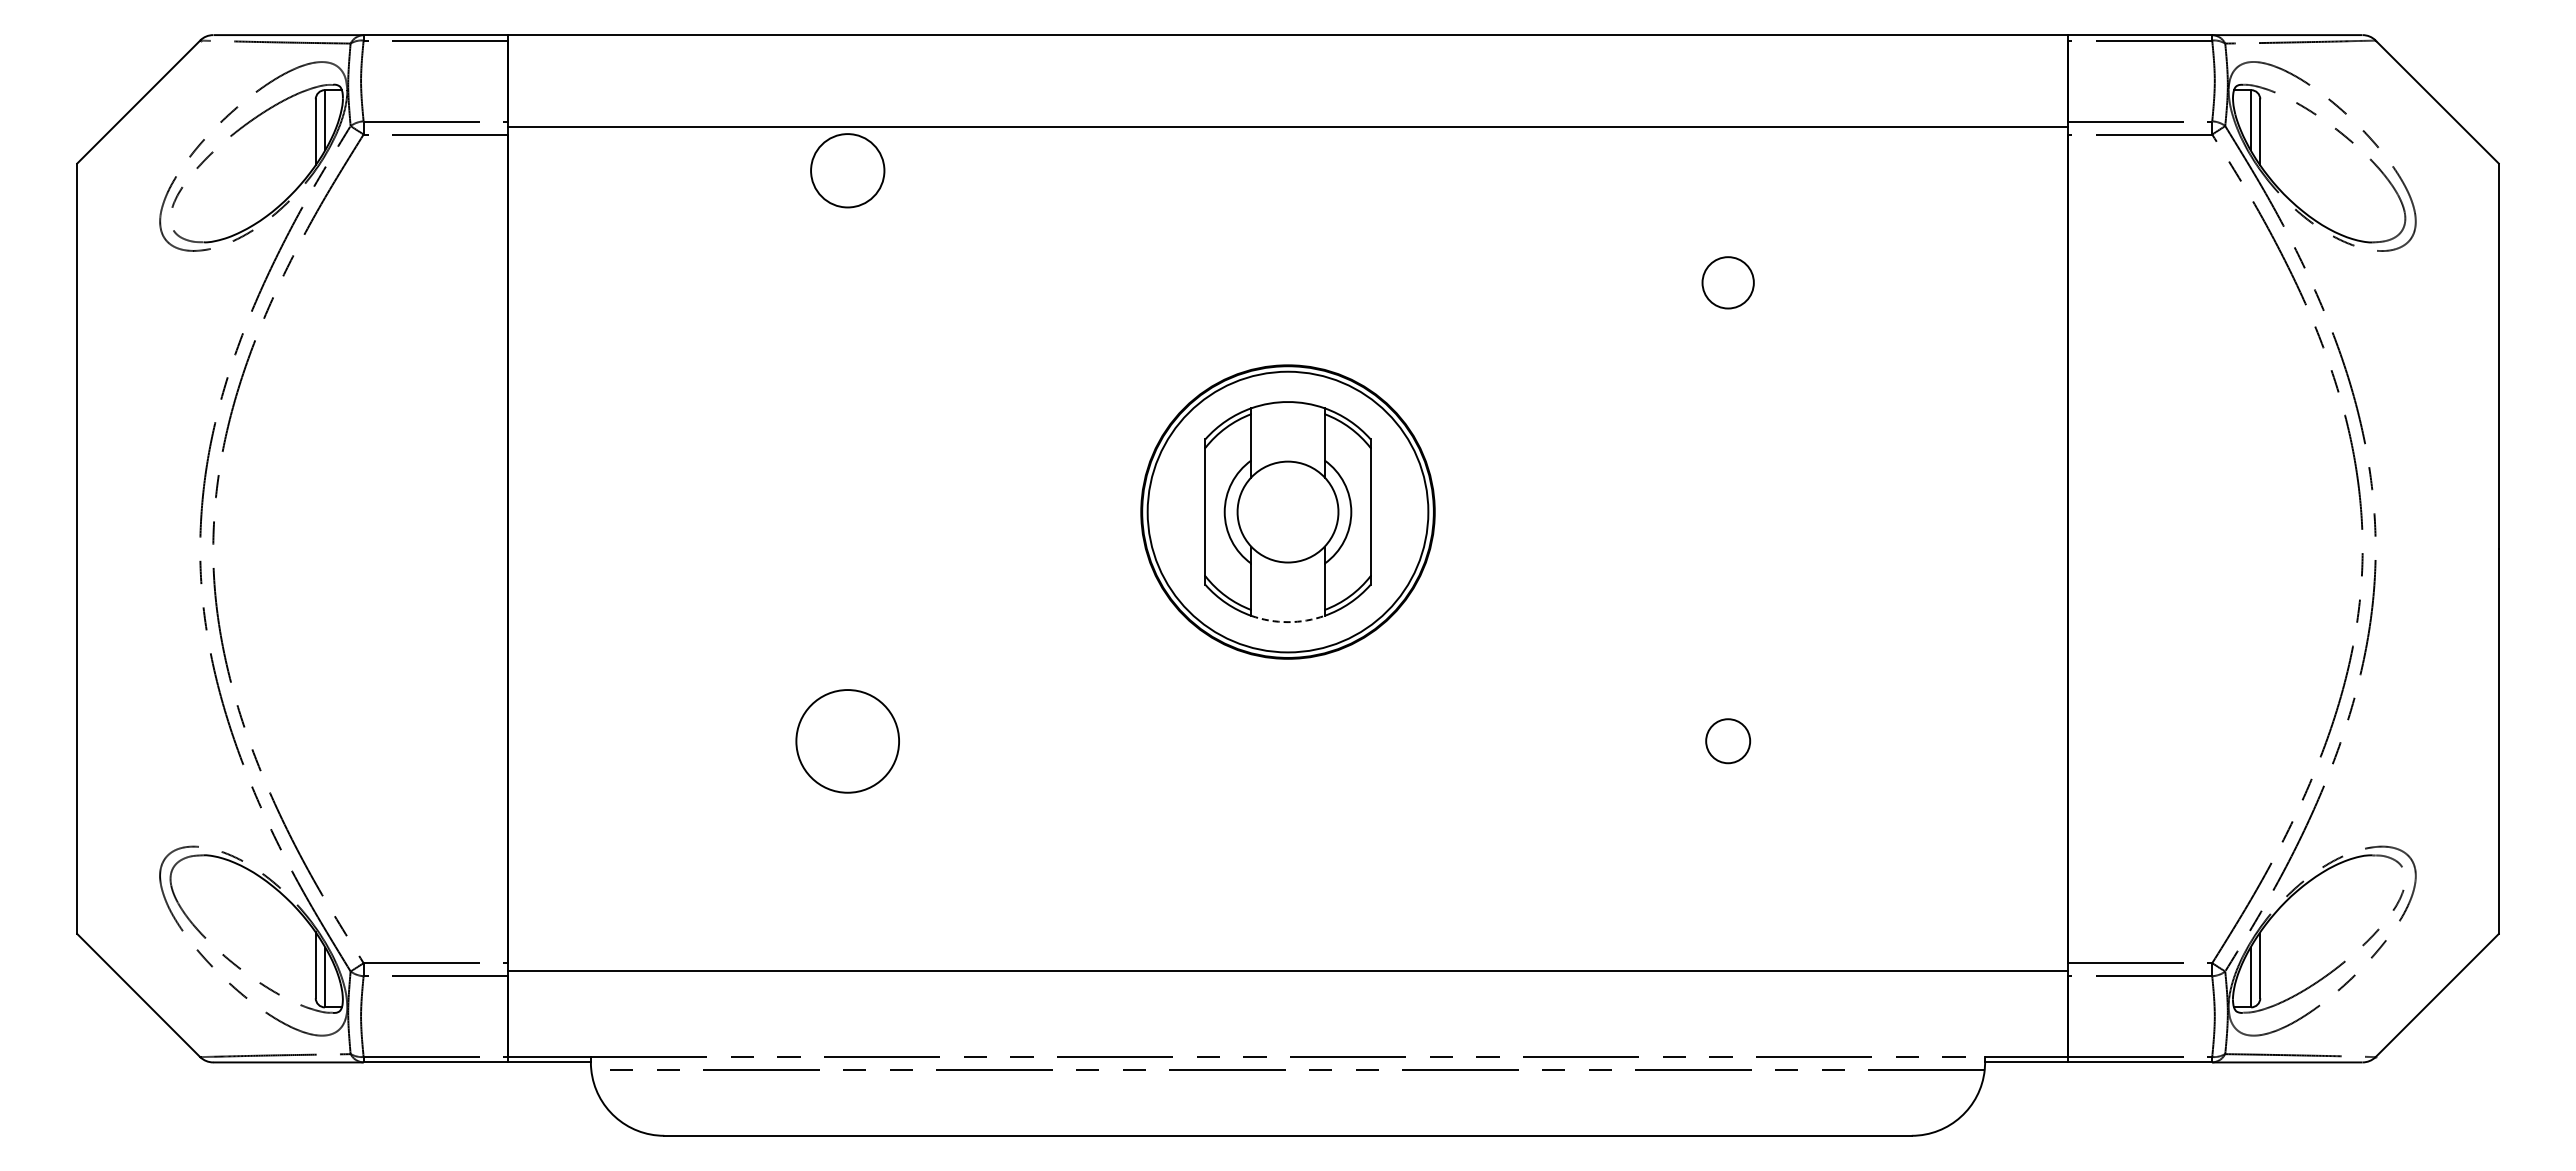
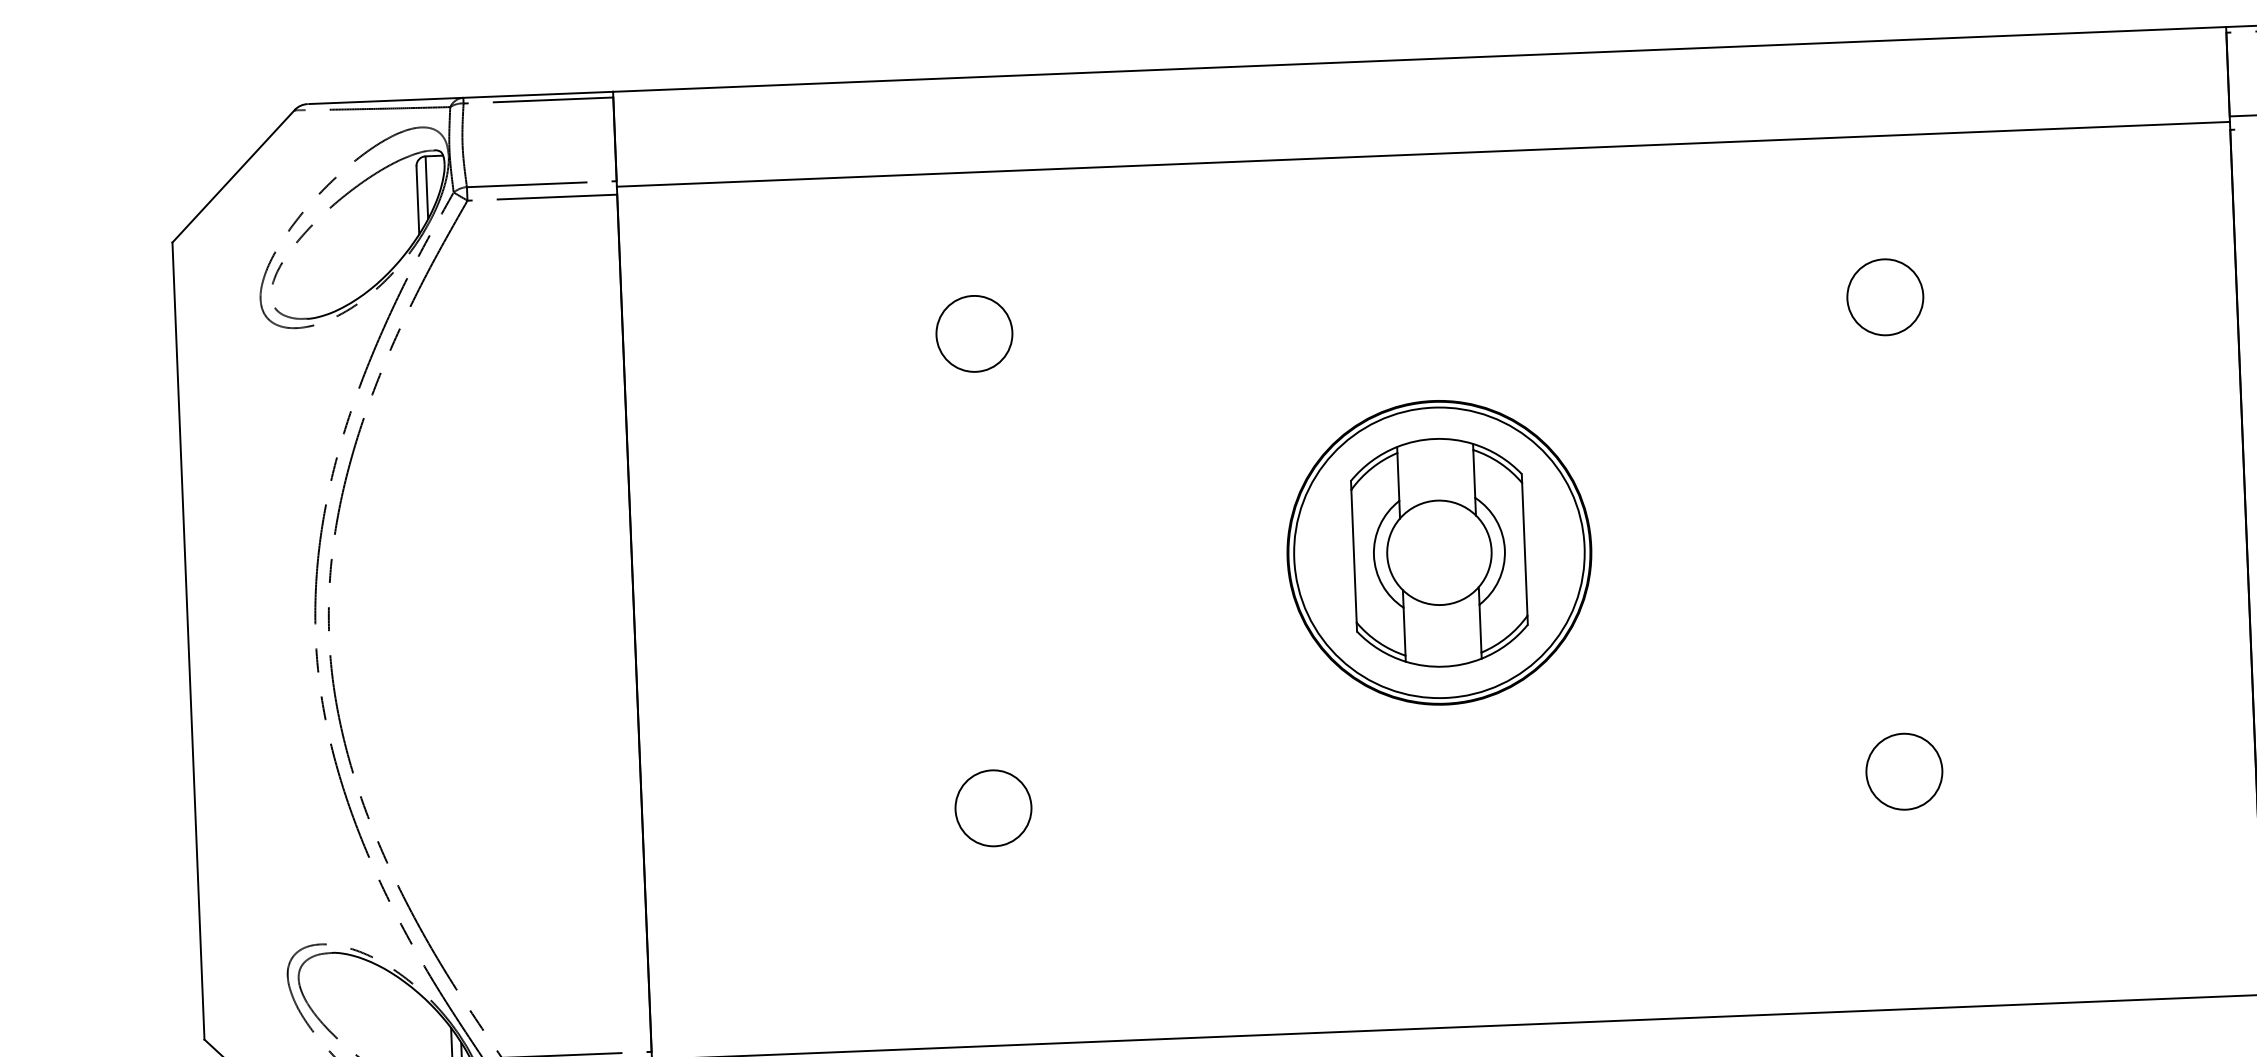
circle: (847, 170) -> (974, 333), moved
circle: (1727, 282) -> (1884, 297), size x1.43
arc: (1288, 622) -> (1444, 667), dashed -> solid
circle: (1727, 740) -> (1903, 770), size x1.67
circle: (847, 741) -> (993, 808), size x0.71

